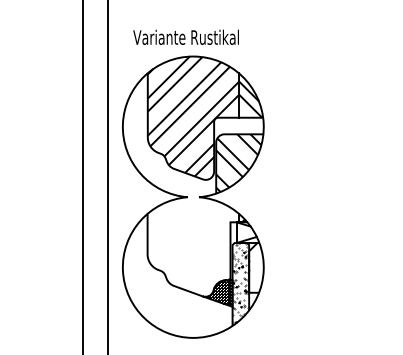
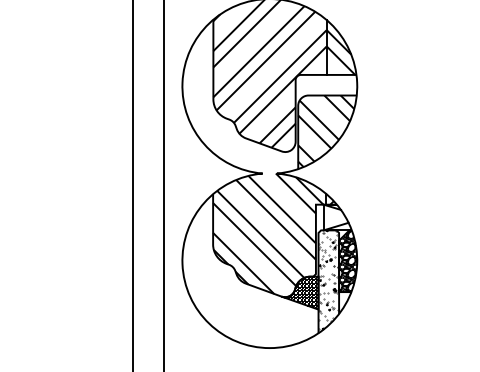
hatch: (191, 245) -> (267, 233), added
hatch: (256, 267) -> (348, 260), added

